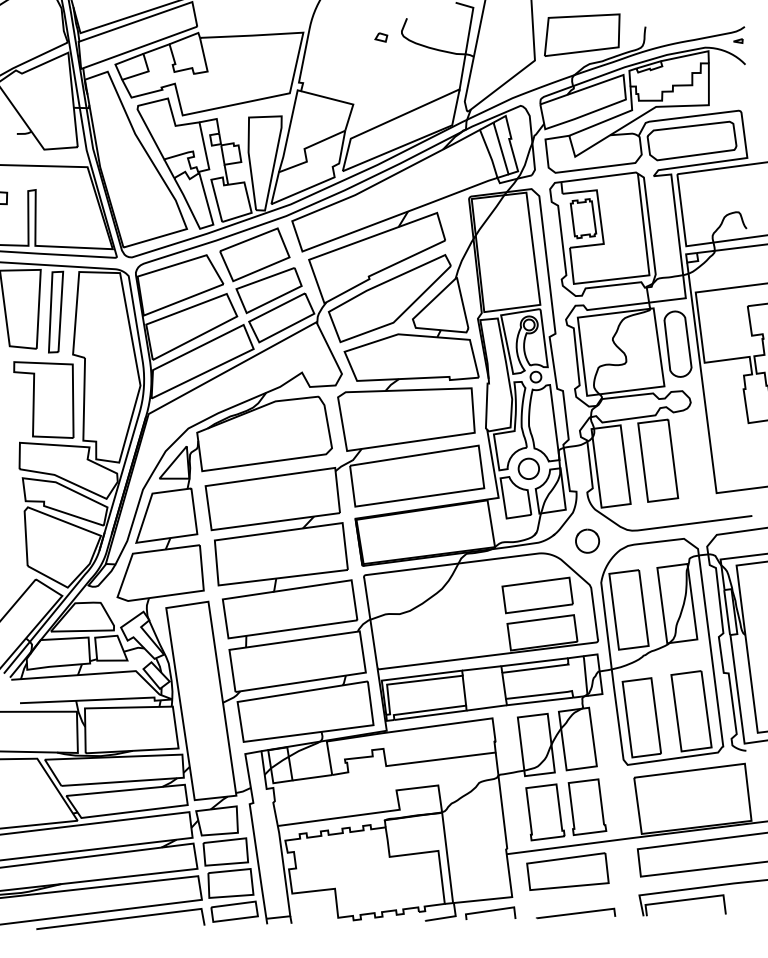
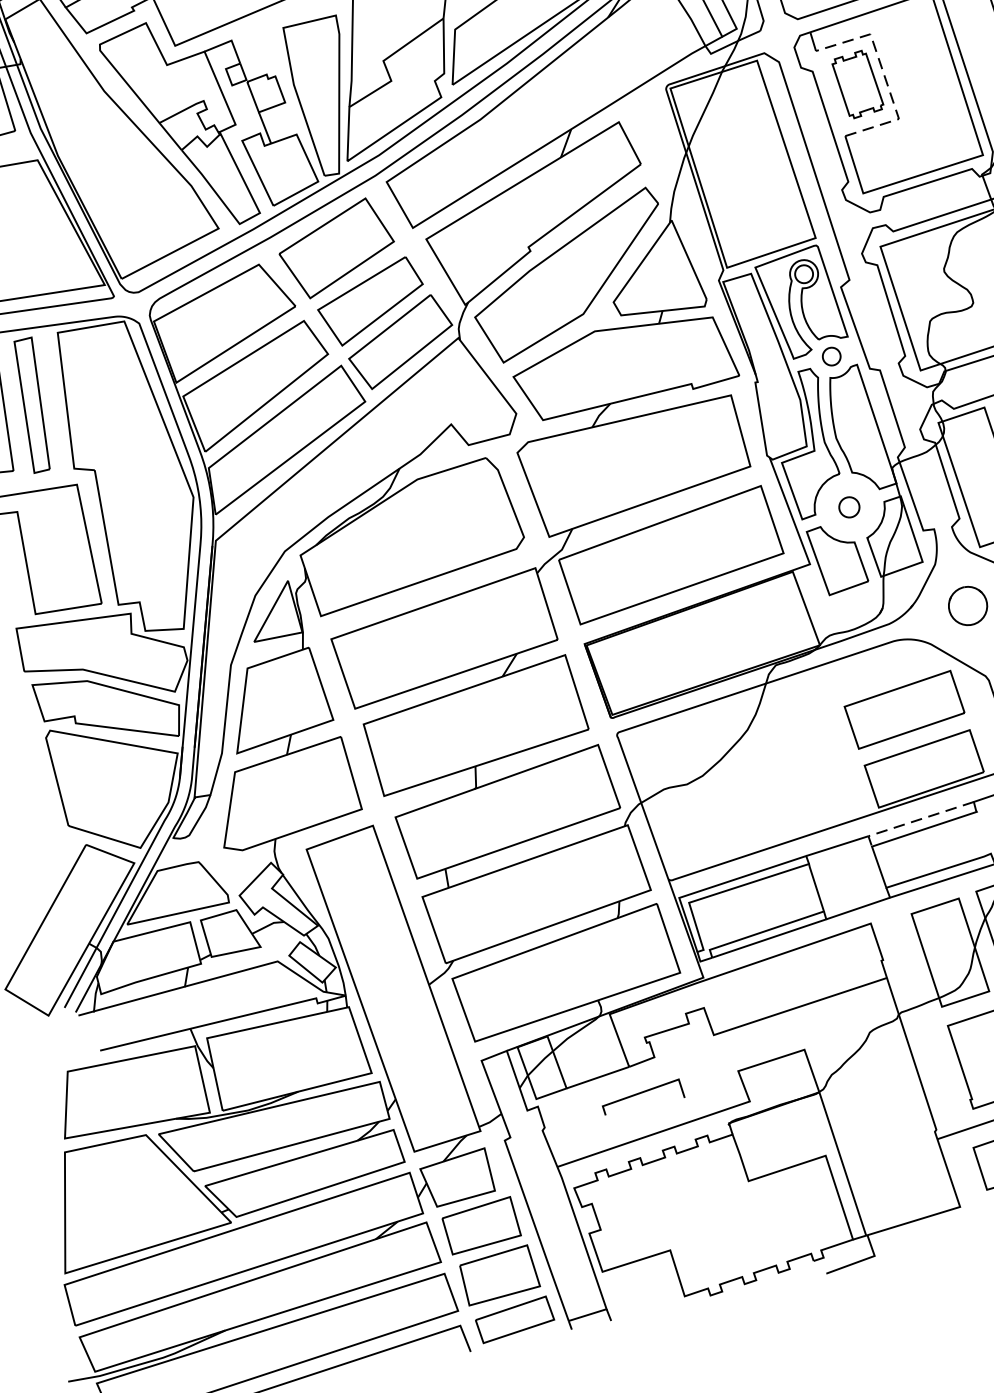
line: (600, 216) -> (884, 75), solid -> dashed
part: (528, 468) -> (848, 507), size x0.6
line: (530, 662) -> (914, 820), solid -> dashed
part: (490, 912) -> (642, 1095), moved

